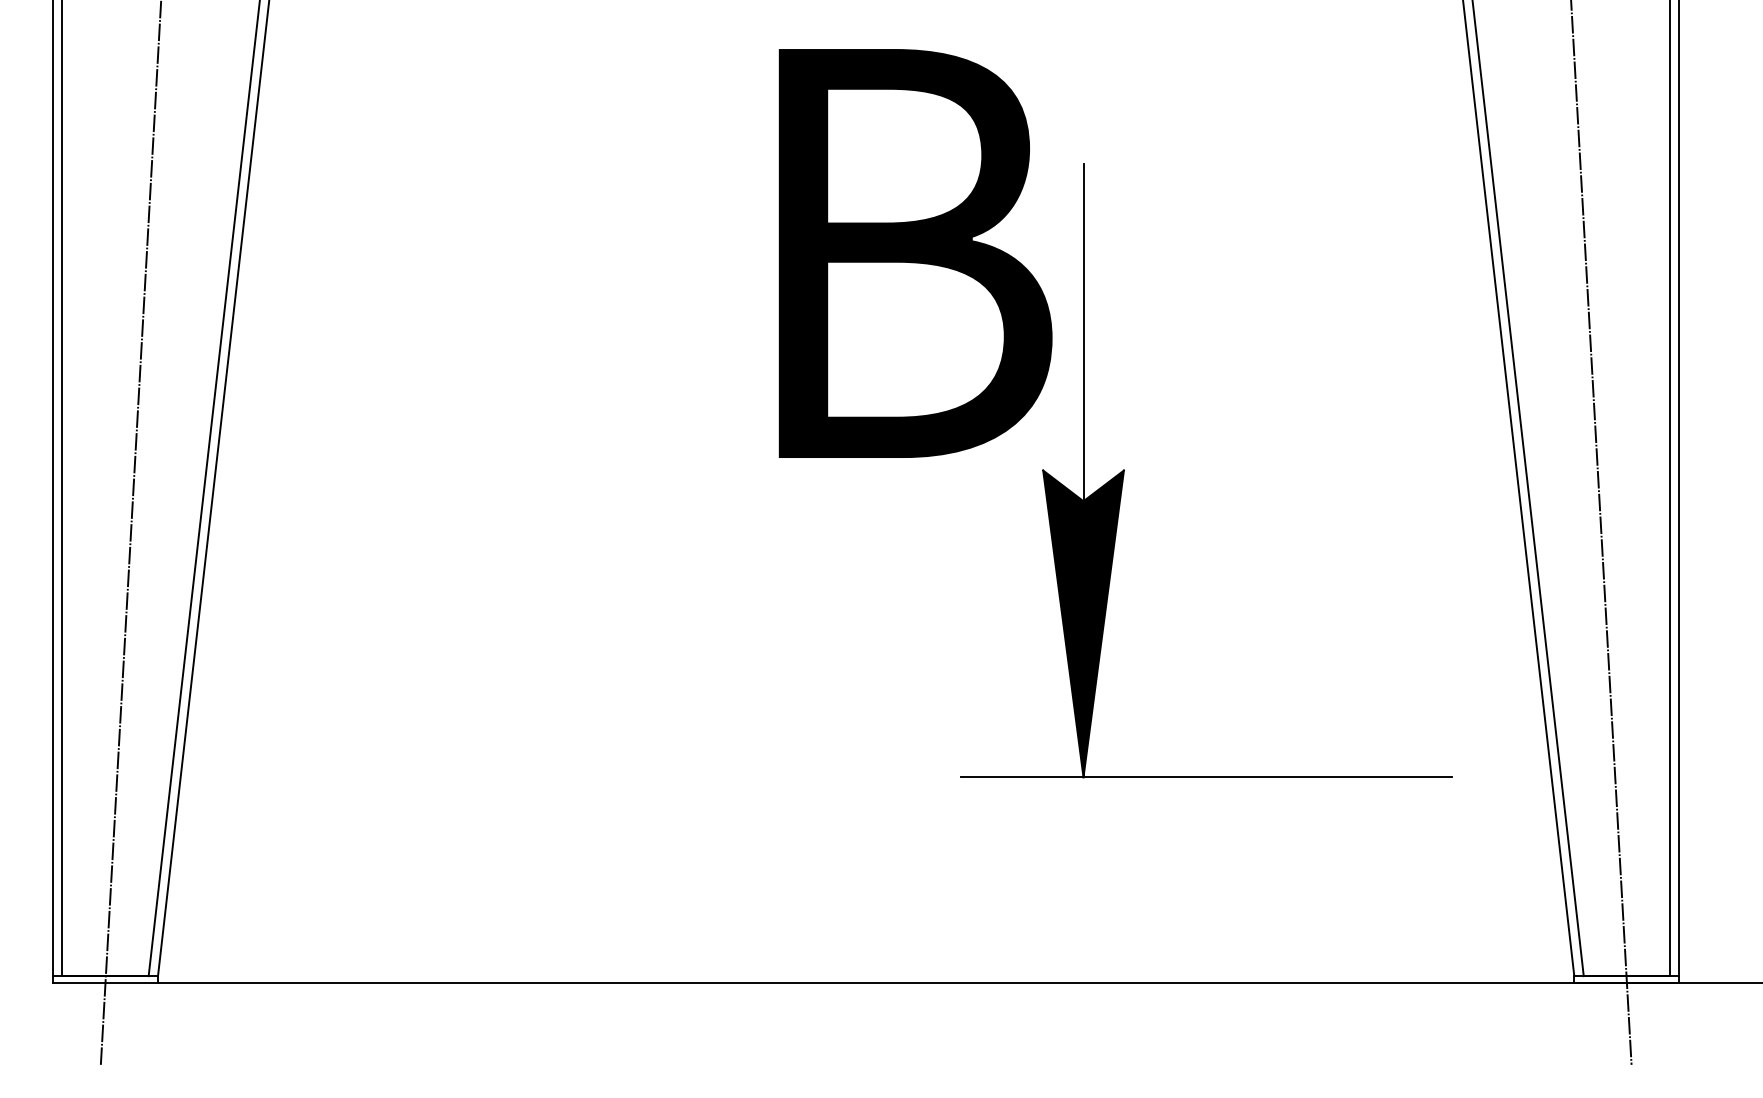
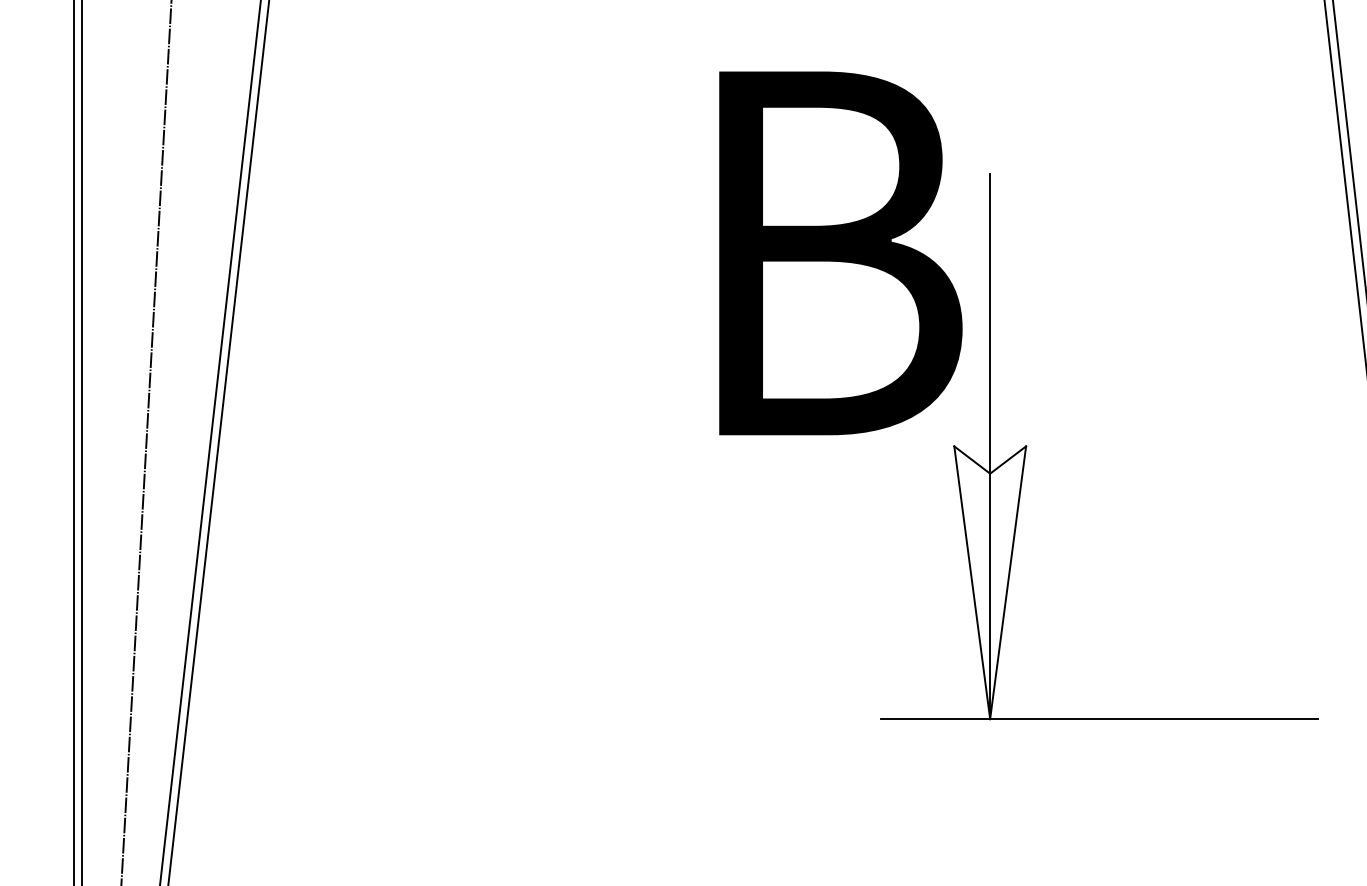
fill: (1083, 623) -> (990, 582), removed

